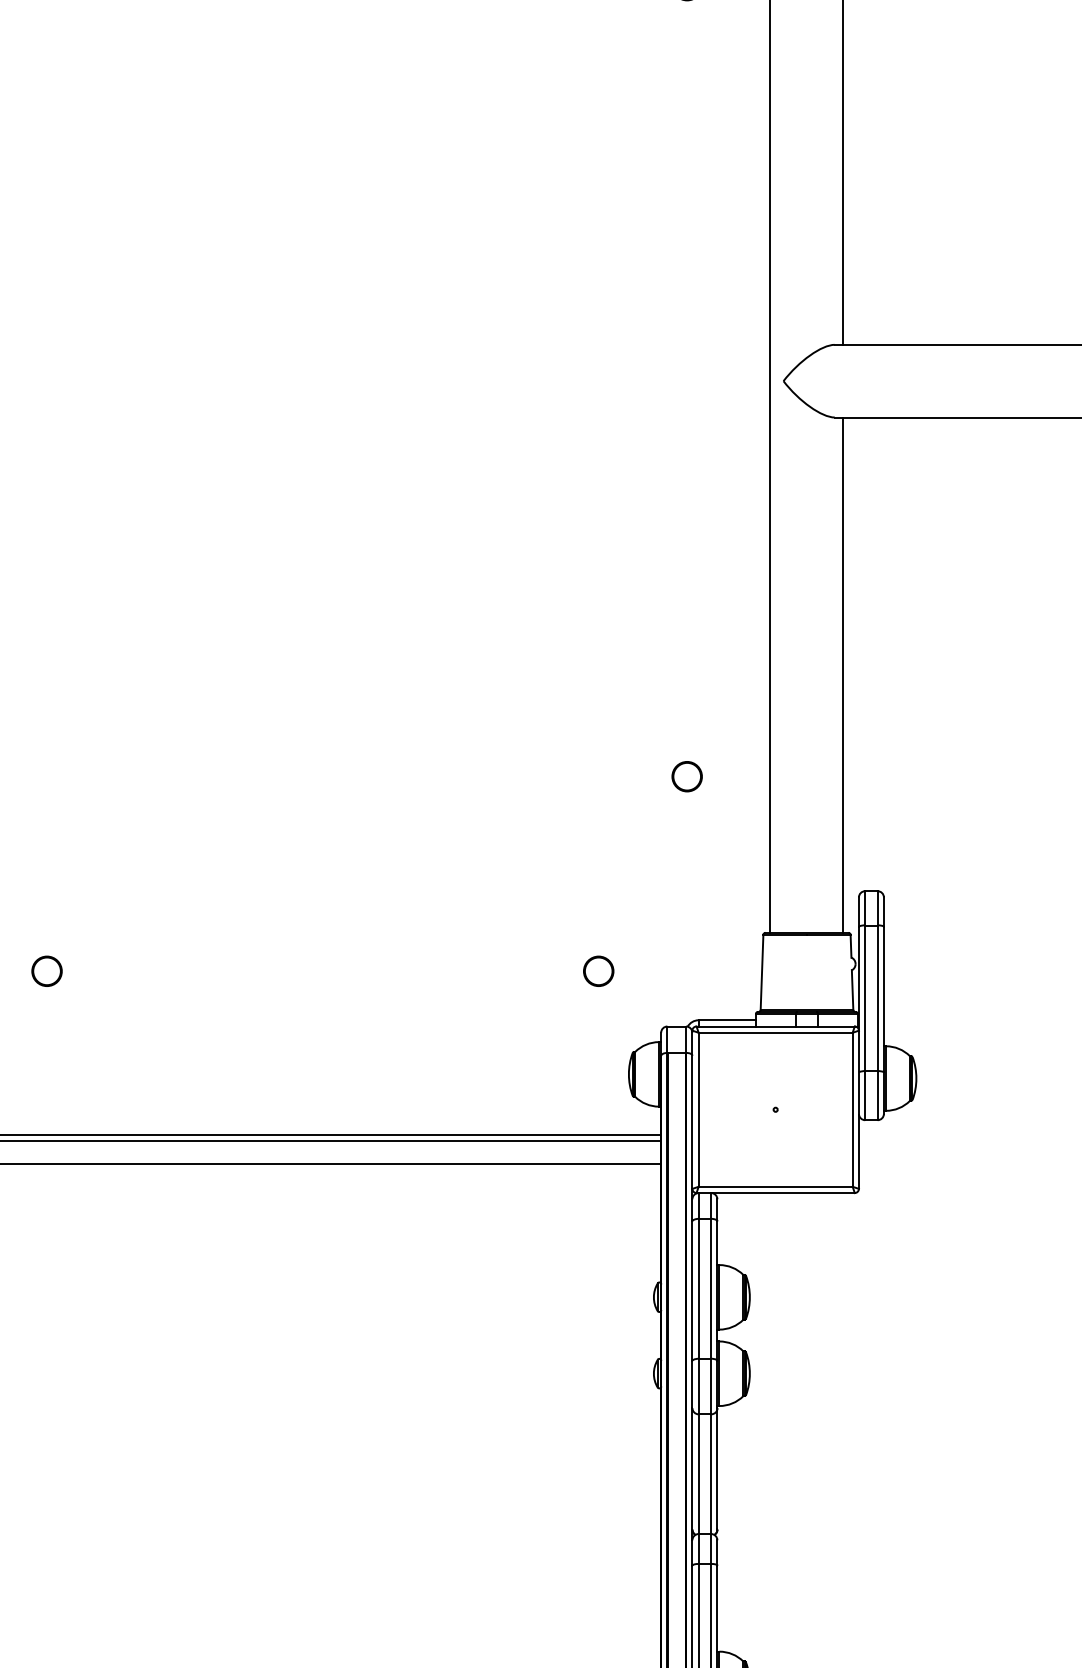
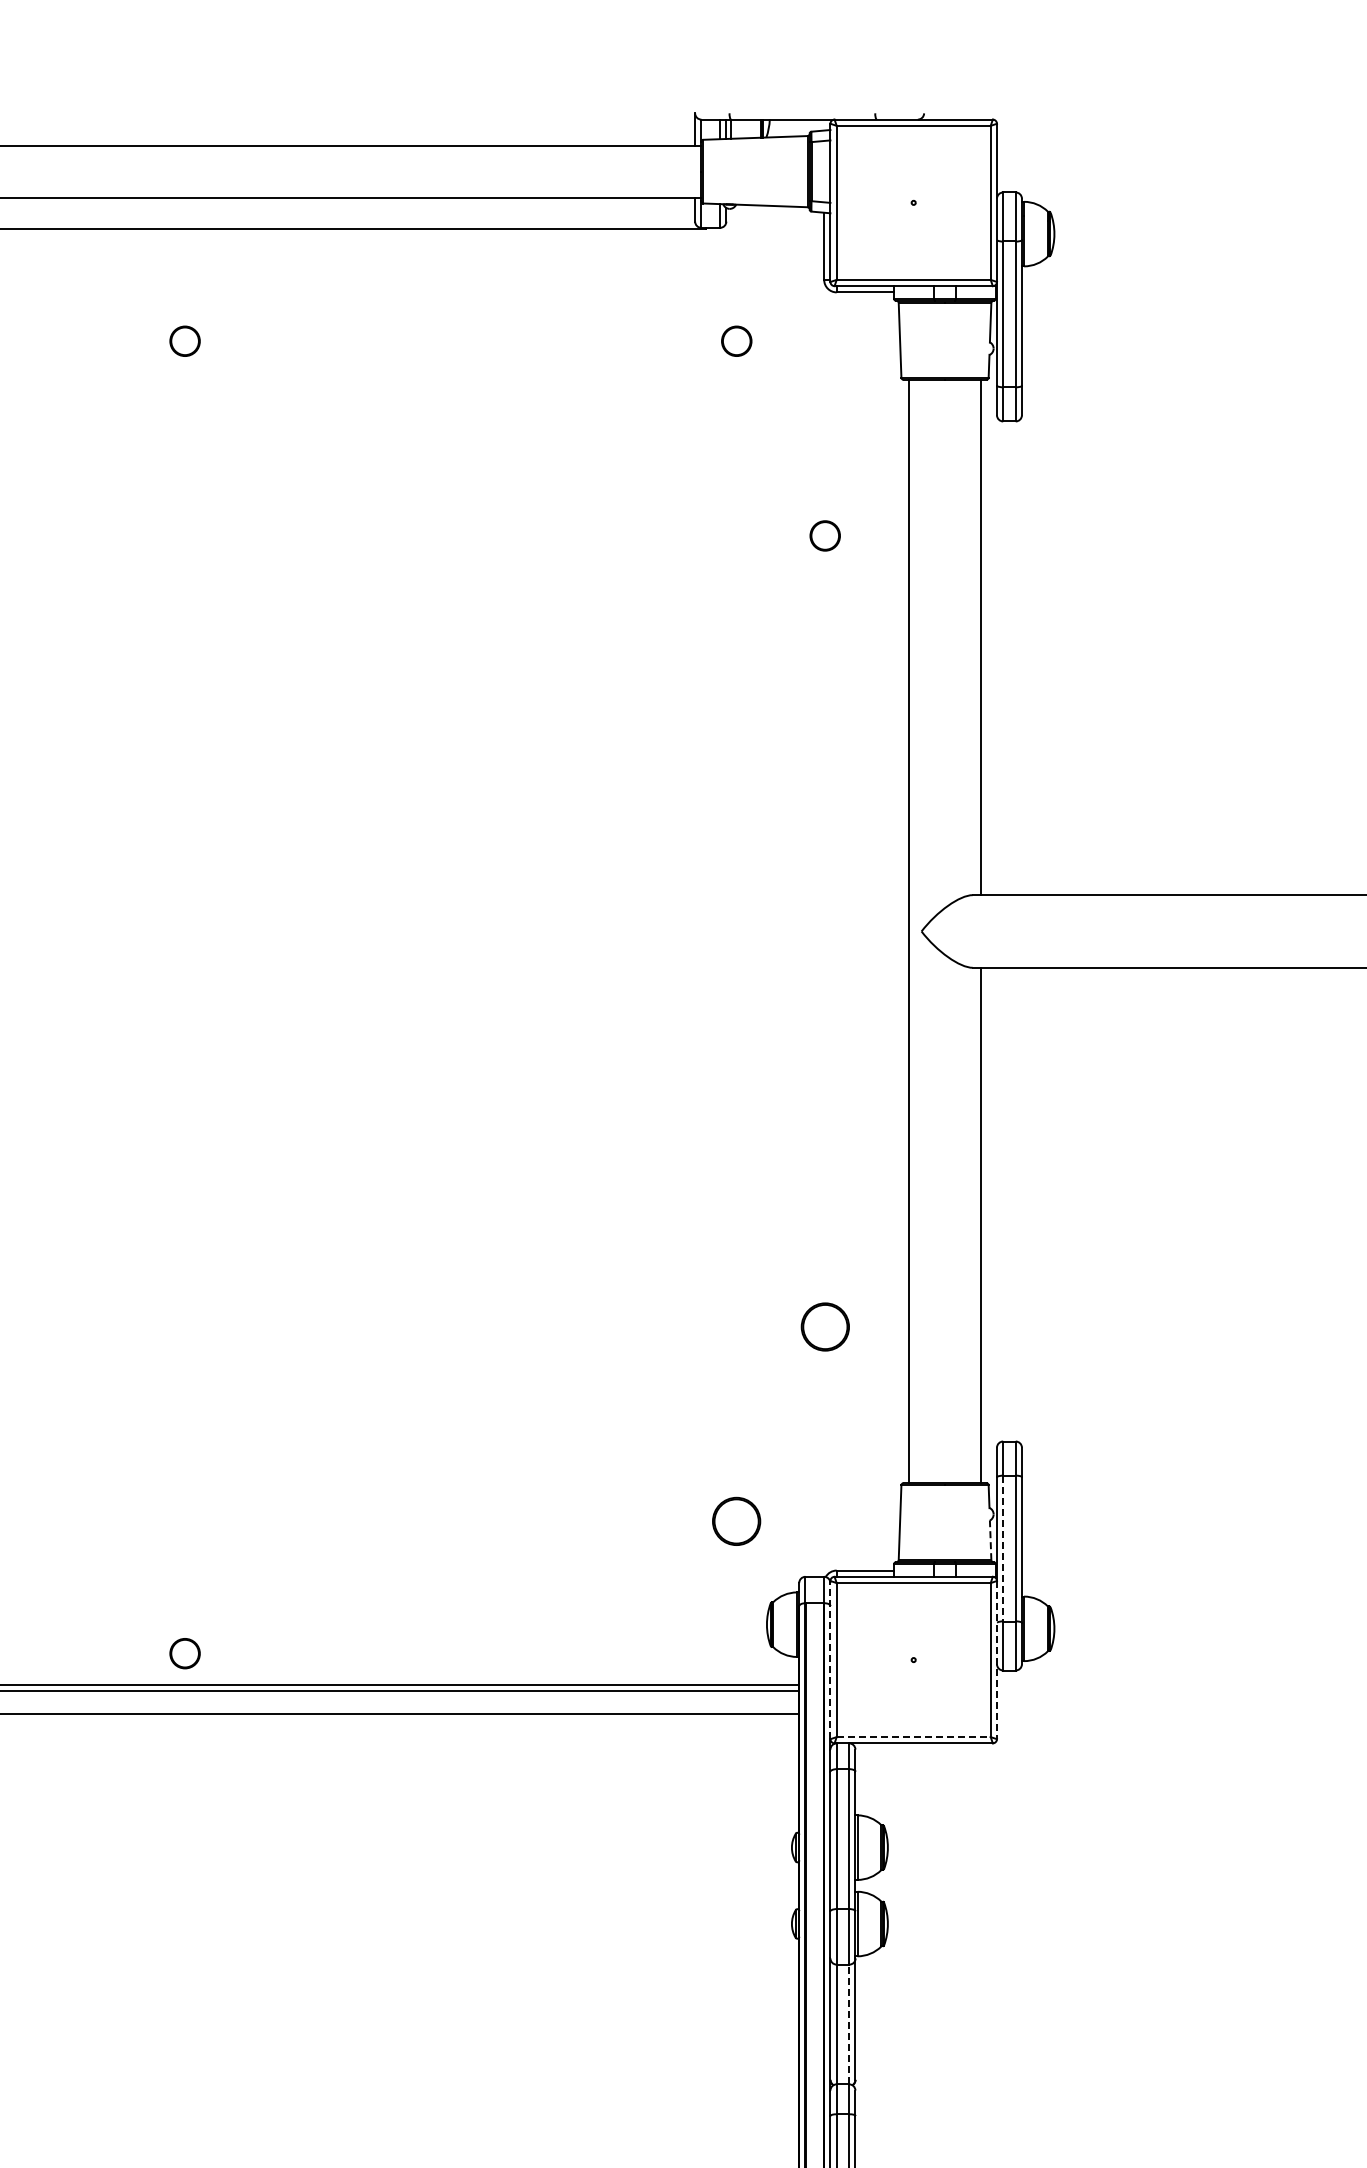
circle: (686, 776) -> (824, 1326), size x1.6
circle: (46, 971) -> (184, 1653), moved
circle: (598, 971) -> (736, 1521), size x1.6
line: (852, 990) -> (990, 1540), solid -> dashed
line: (865, 998) -> (1003, 1548), solid -> dashed
line: (692, 1109) -> (830, 1659), solid -> dashed
line: (858, 1110) -> (996, 1660), solid -> dashed
line: (776, 1187) -> (914, 1737), solid -> dashed
line: (711, 1474) -> (849, 2024), solid -> dashed

